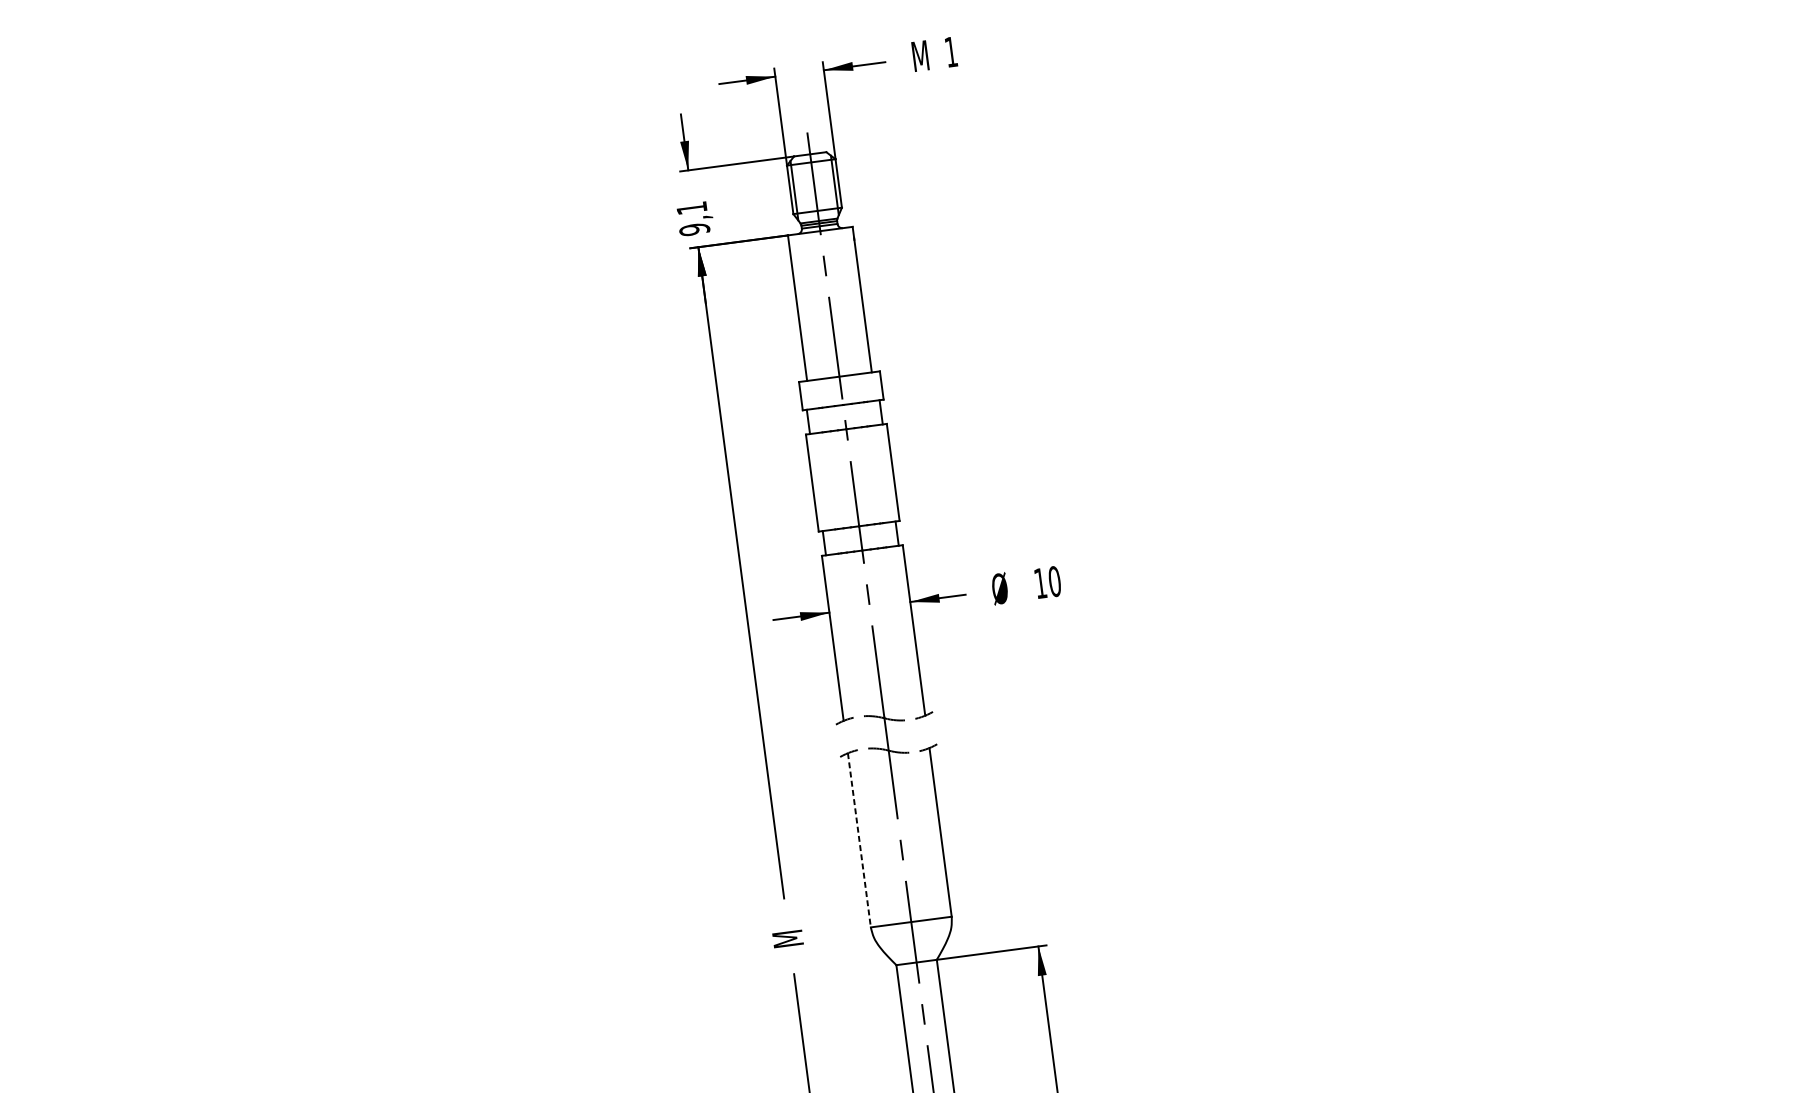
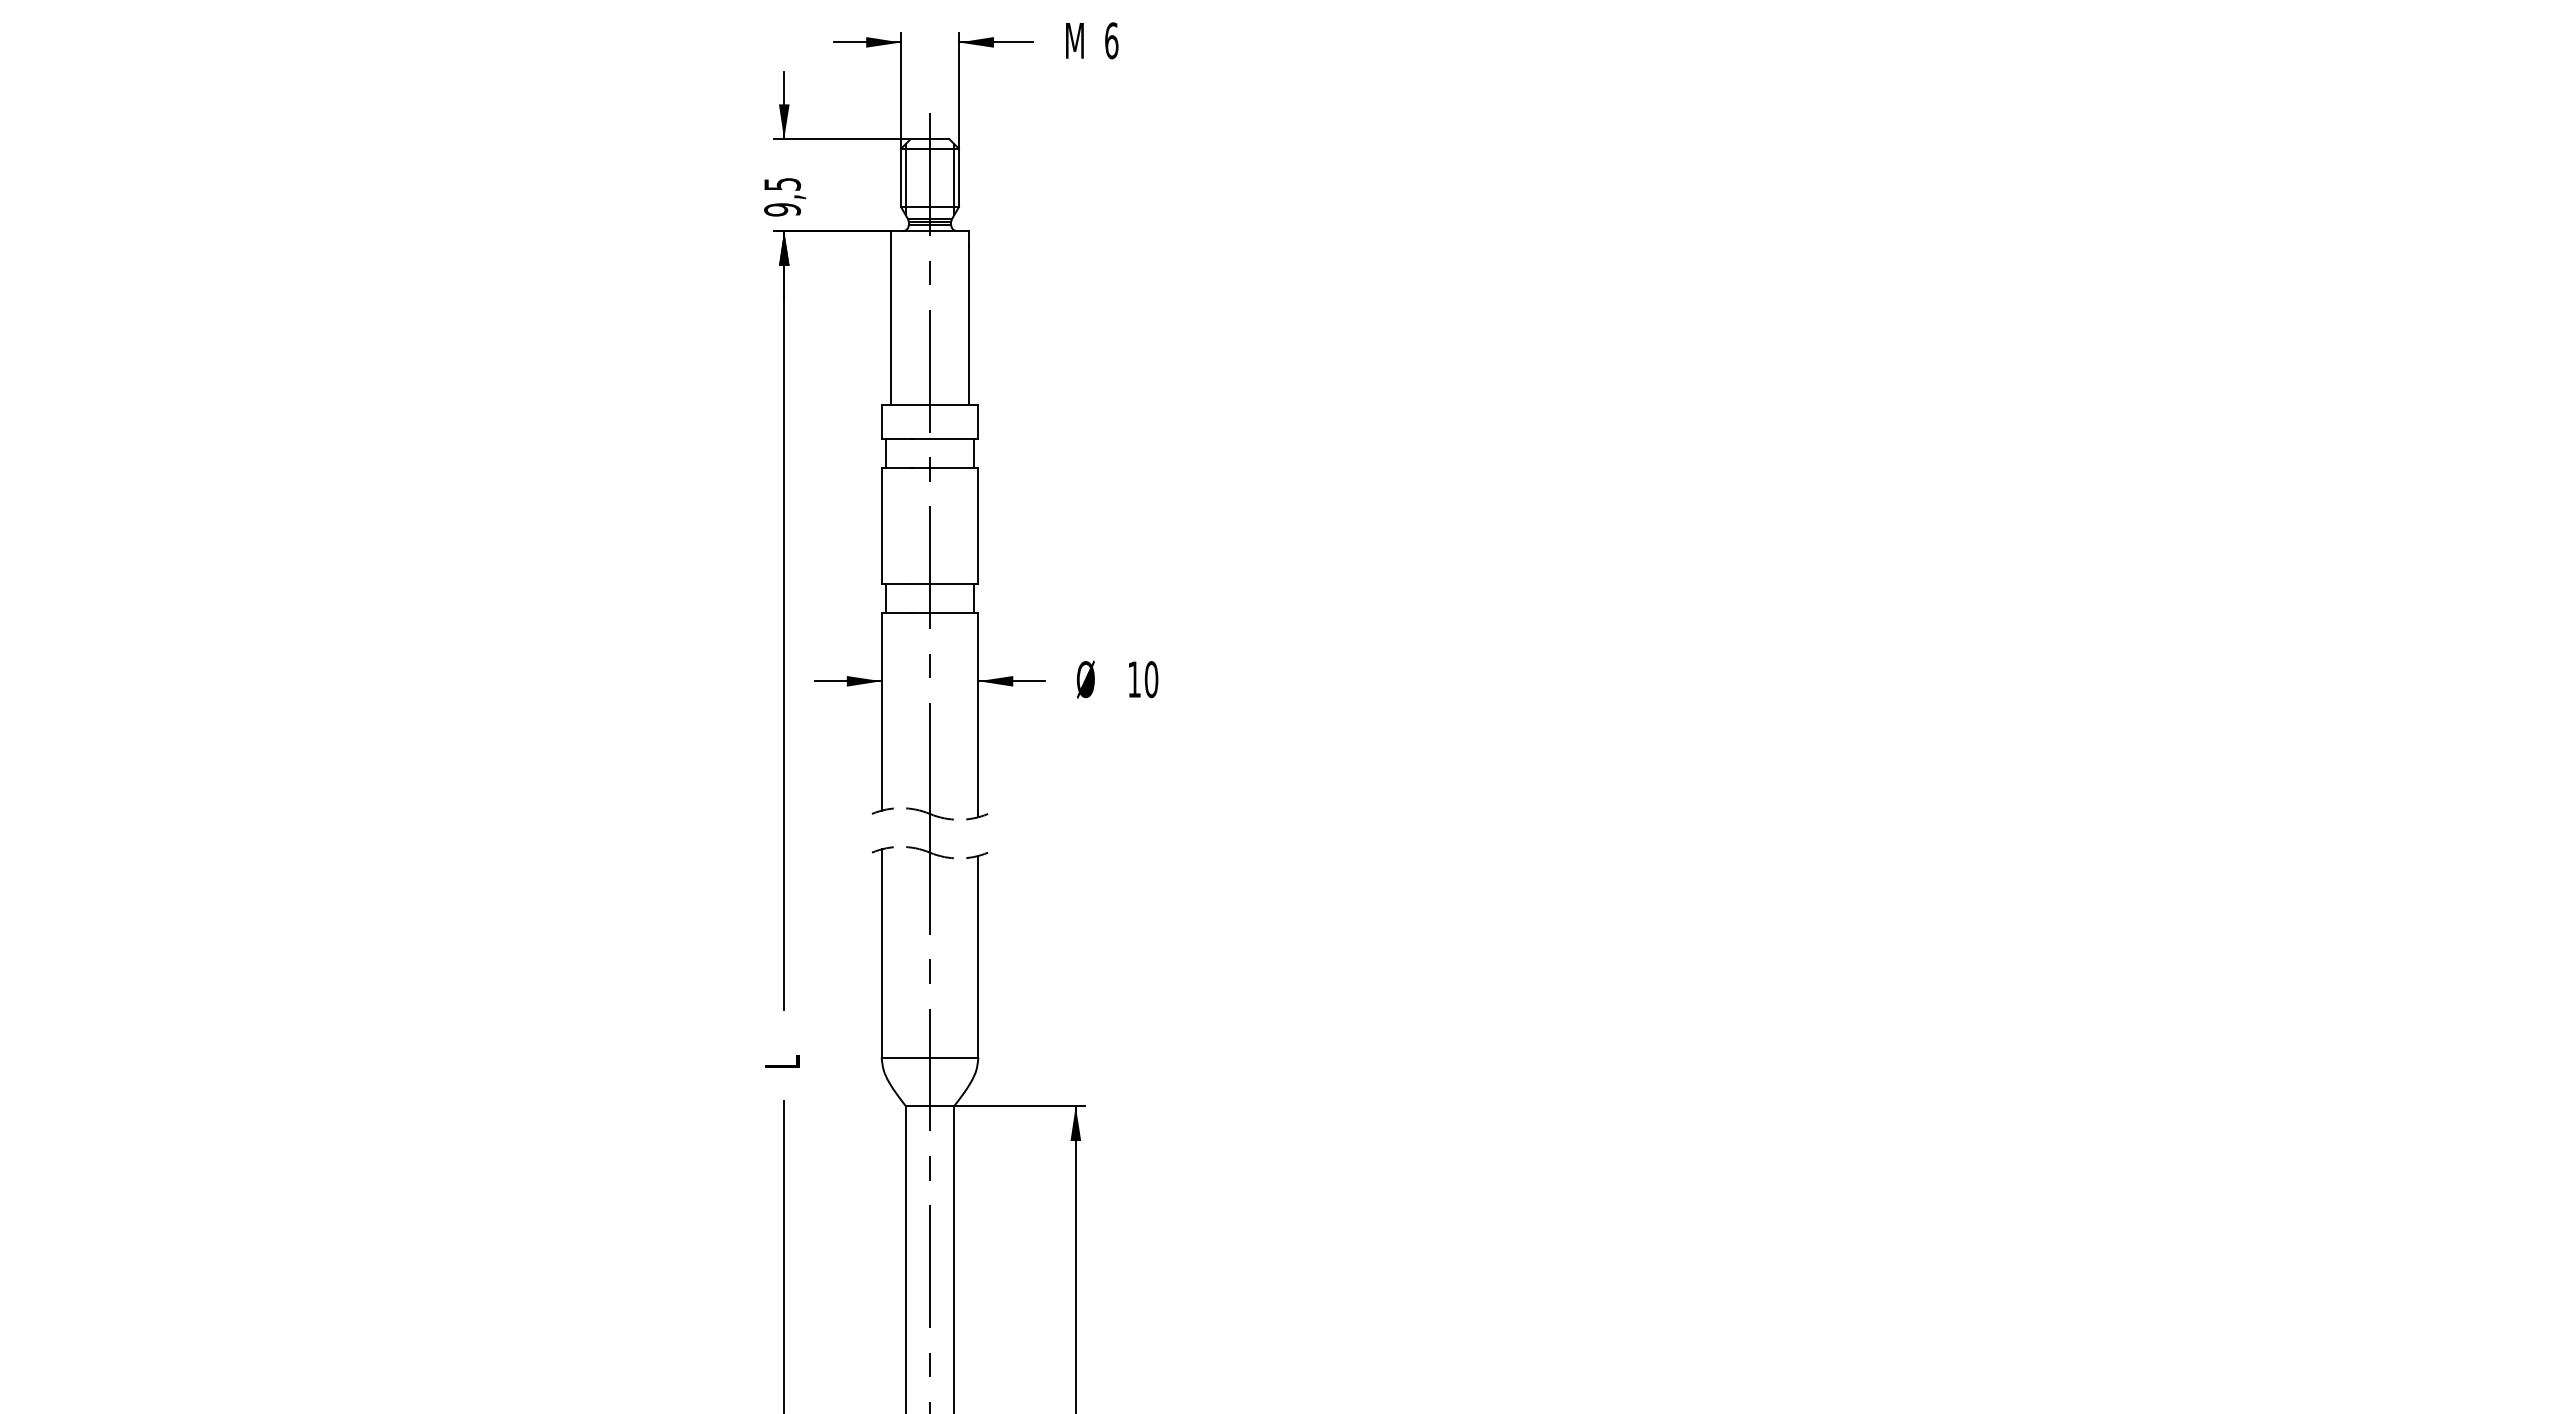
text: (951, 51) -> (1111, 40), 1 -> 6
text: (691, 208) -> (782, 184), 9,1 -> 9,5
line: (859, 841) -> (881, 954), dashed -> solid
text: (788, 938) -> (782, 1058), M -> L

